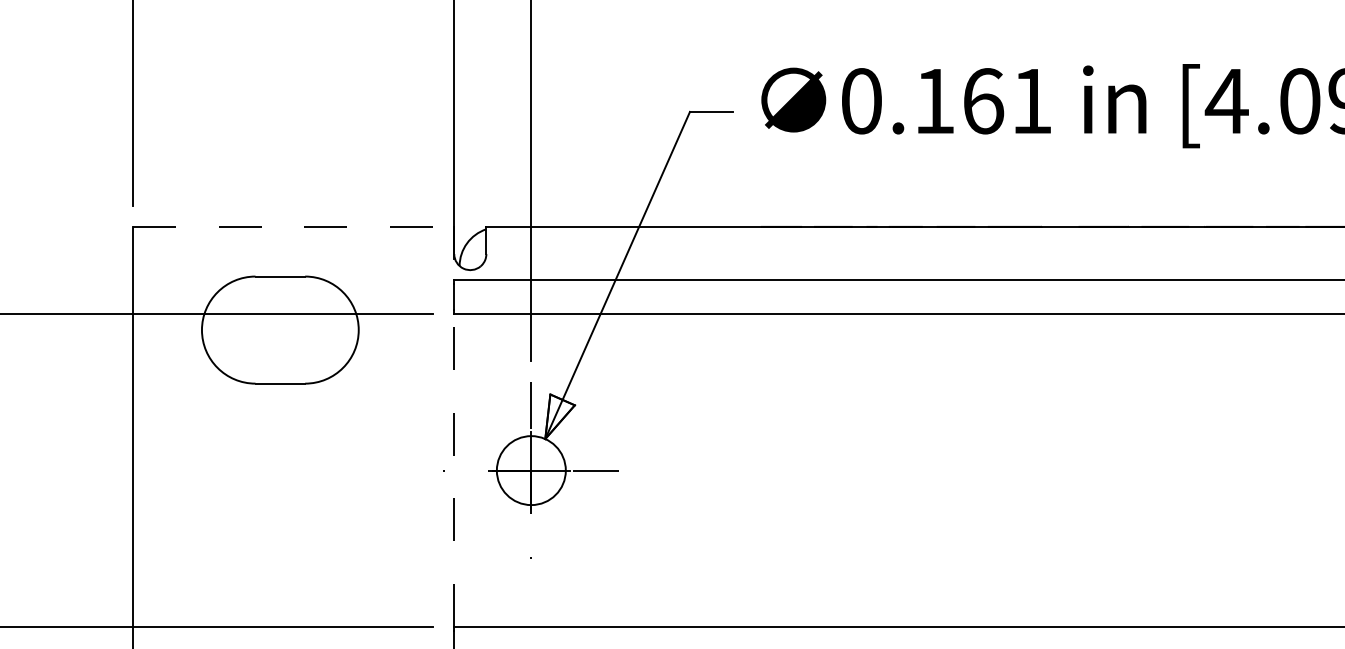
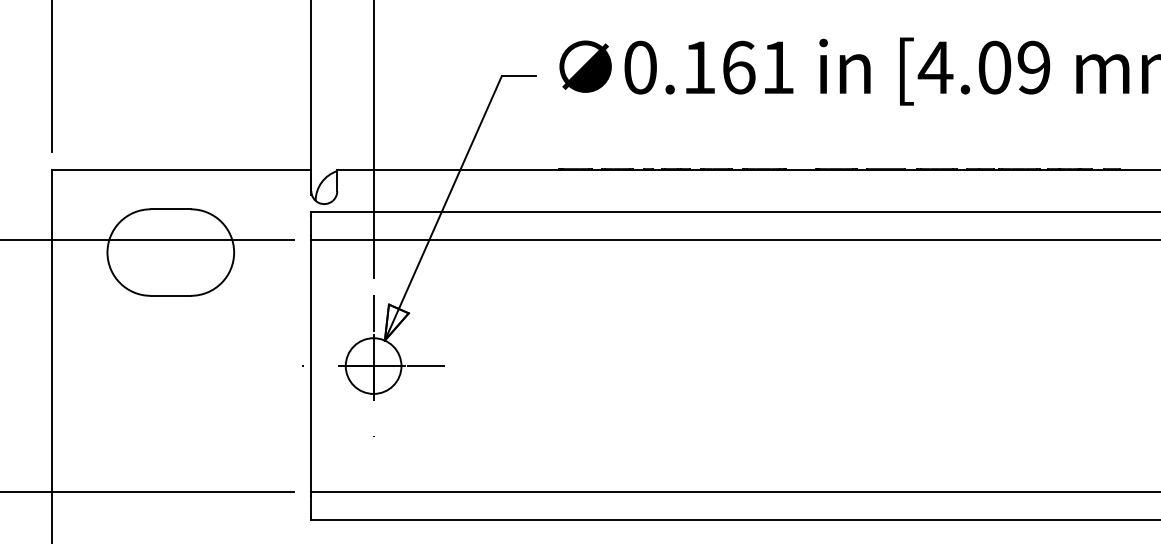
line: (293, 227) -> (181, 169), dashed -> solid
line: (454, 469) -> (311, 365), dashed -> solid

